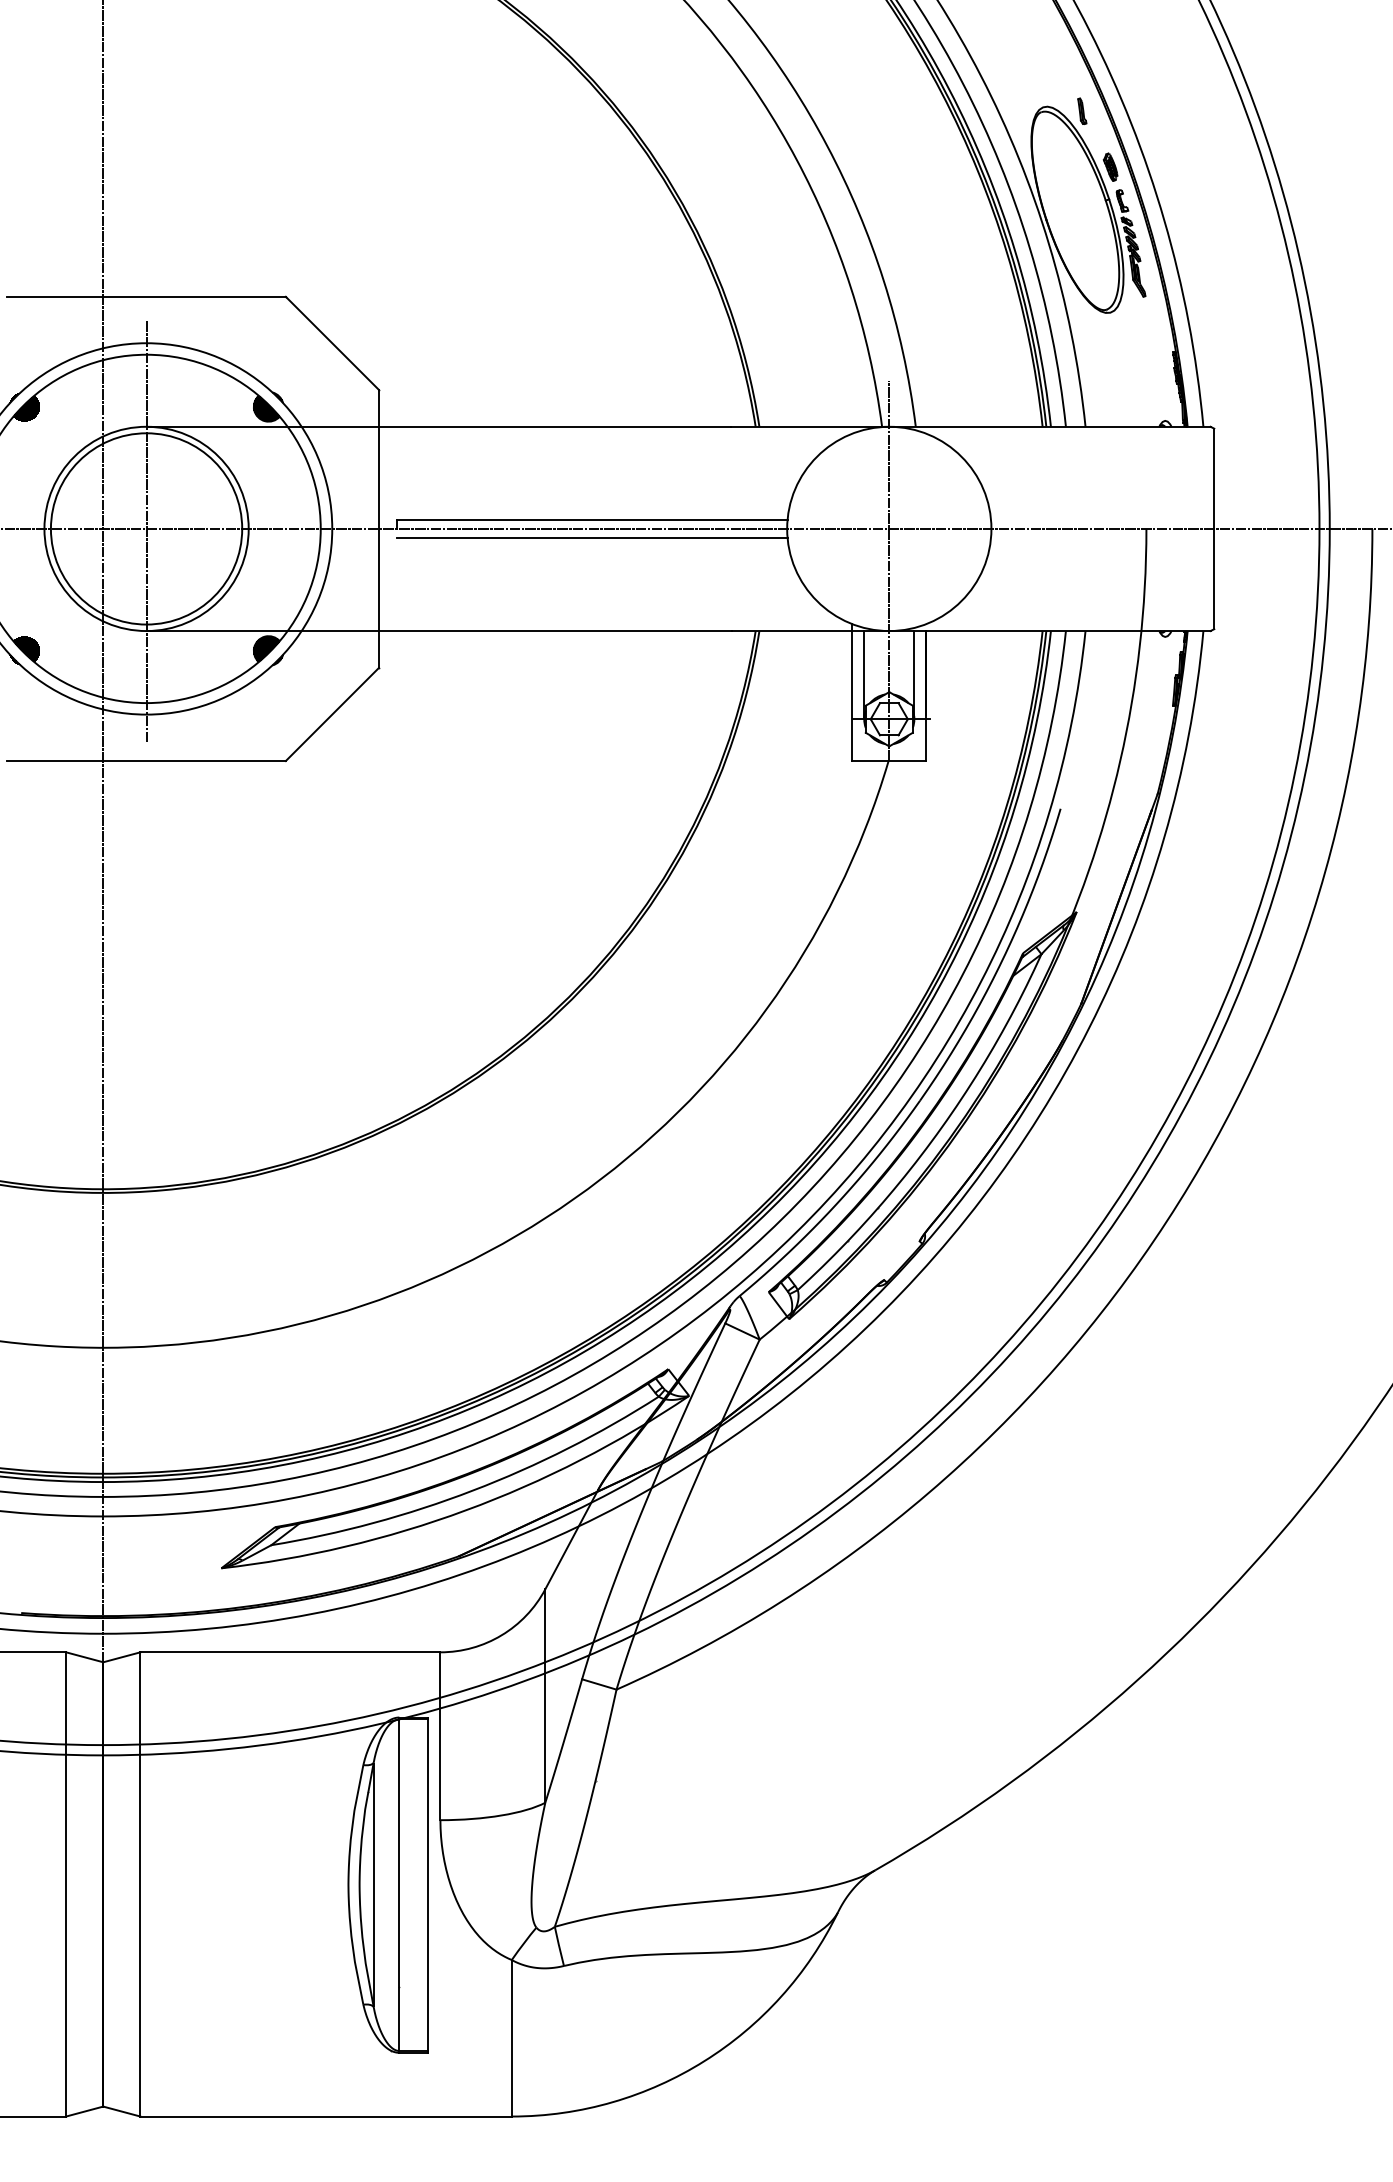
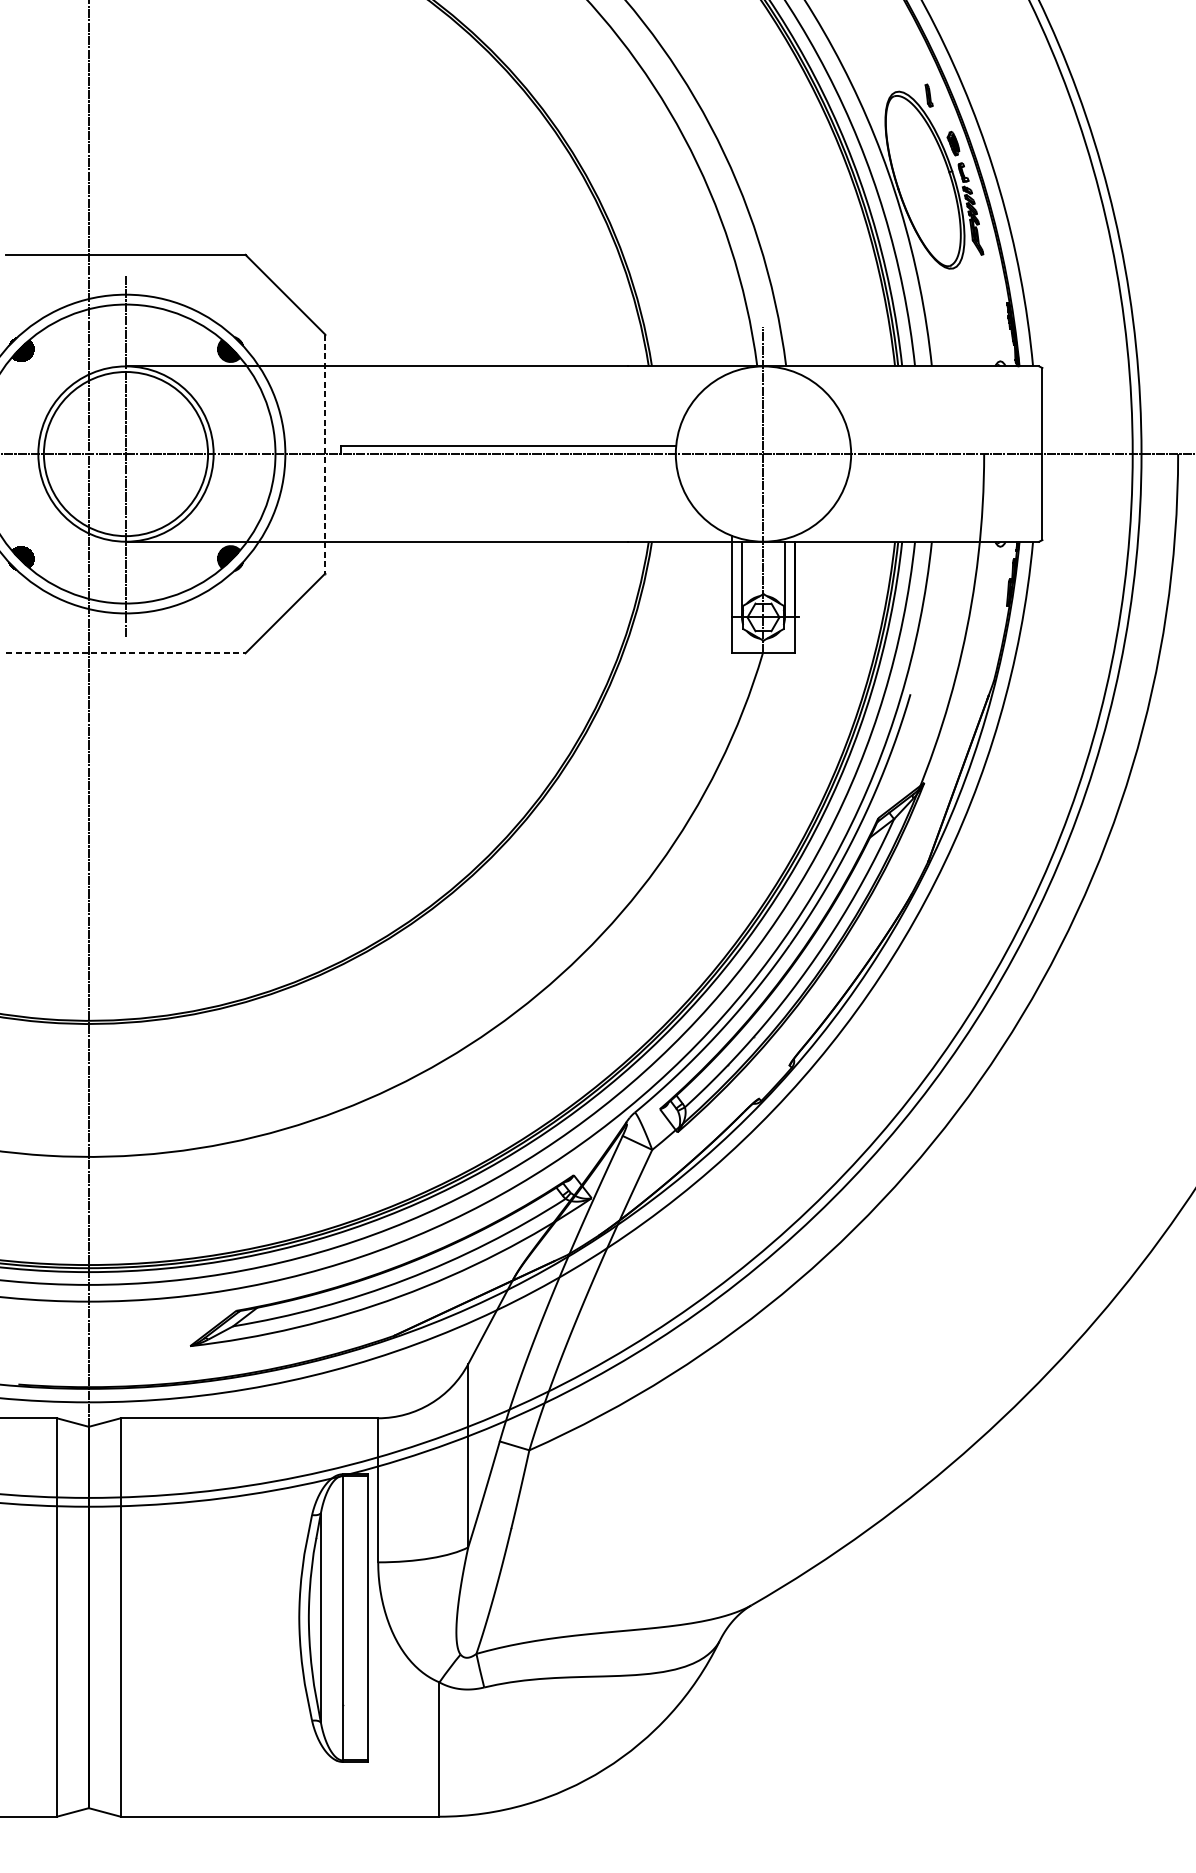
line: (378, 529) -> (325, 454), solid -> dashed
line: (592, 538) -> (508, 462), removed
line: (147, 761) -> (126, 653), solid -> dashed

